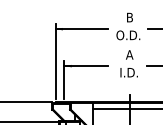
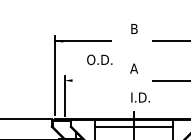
text: (128, 35) -> (99, 59), moved
line: (85, 66) -> (87, 80), removed
text: (129, 72) -> (140, 97), moved

